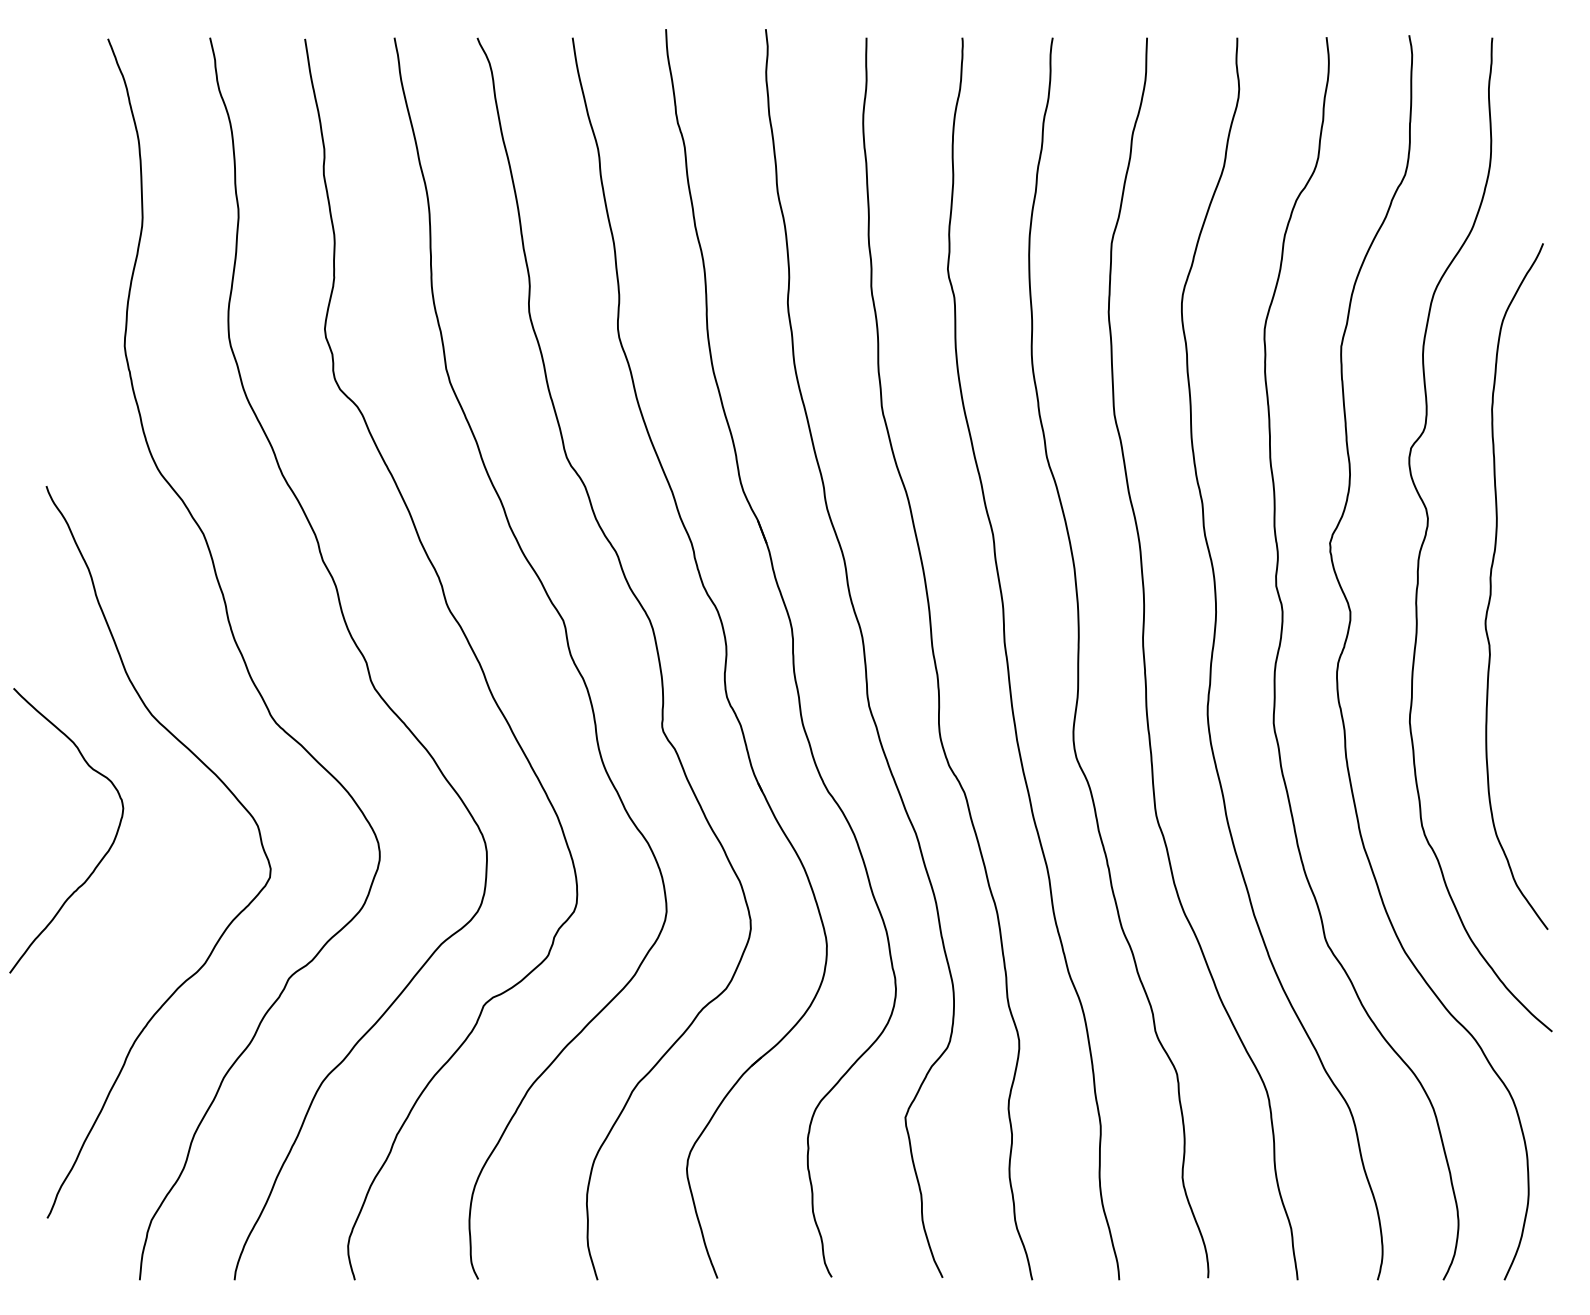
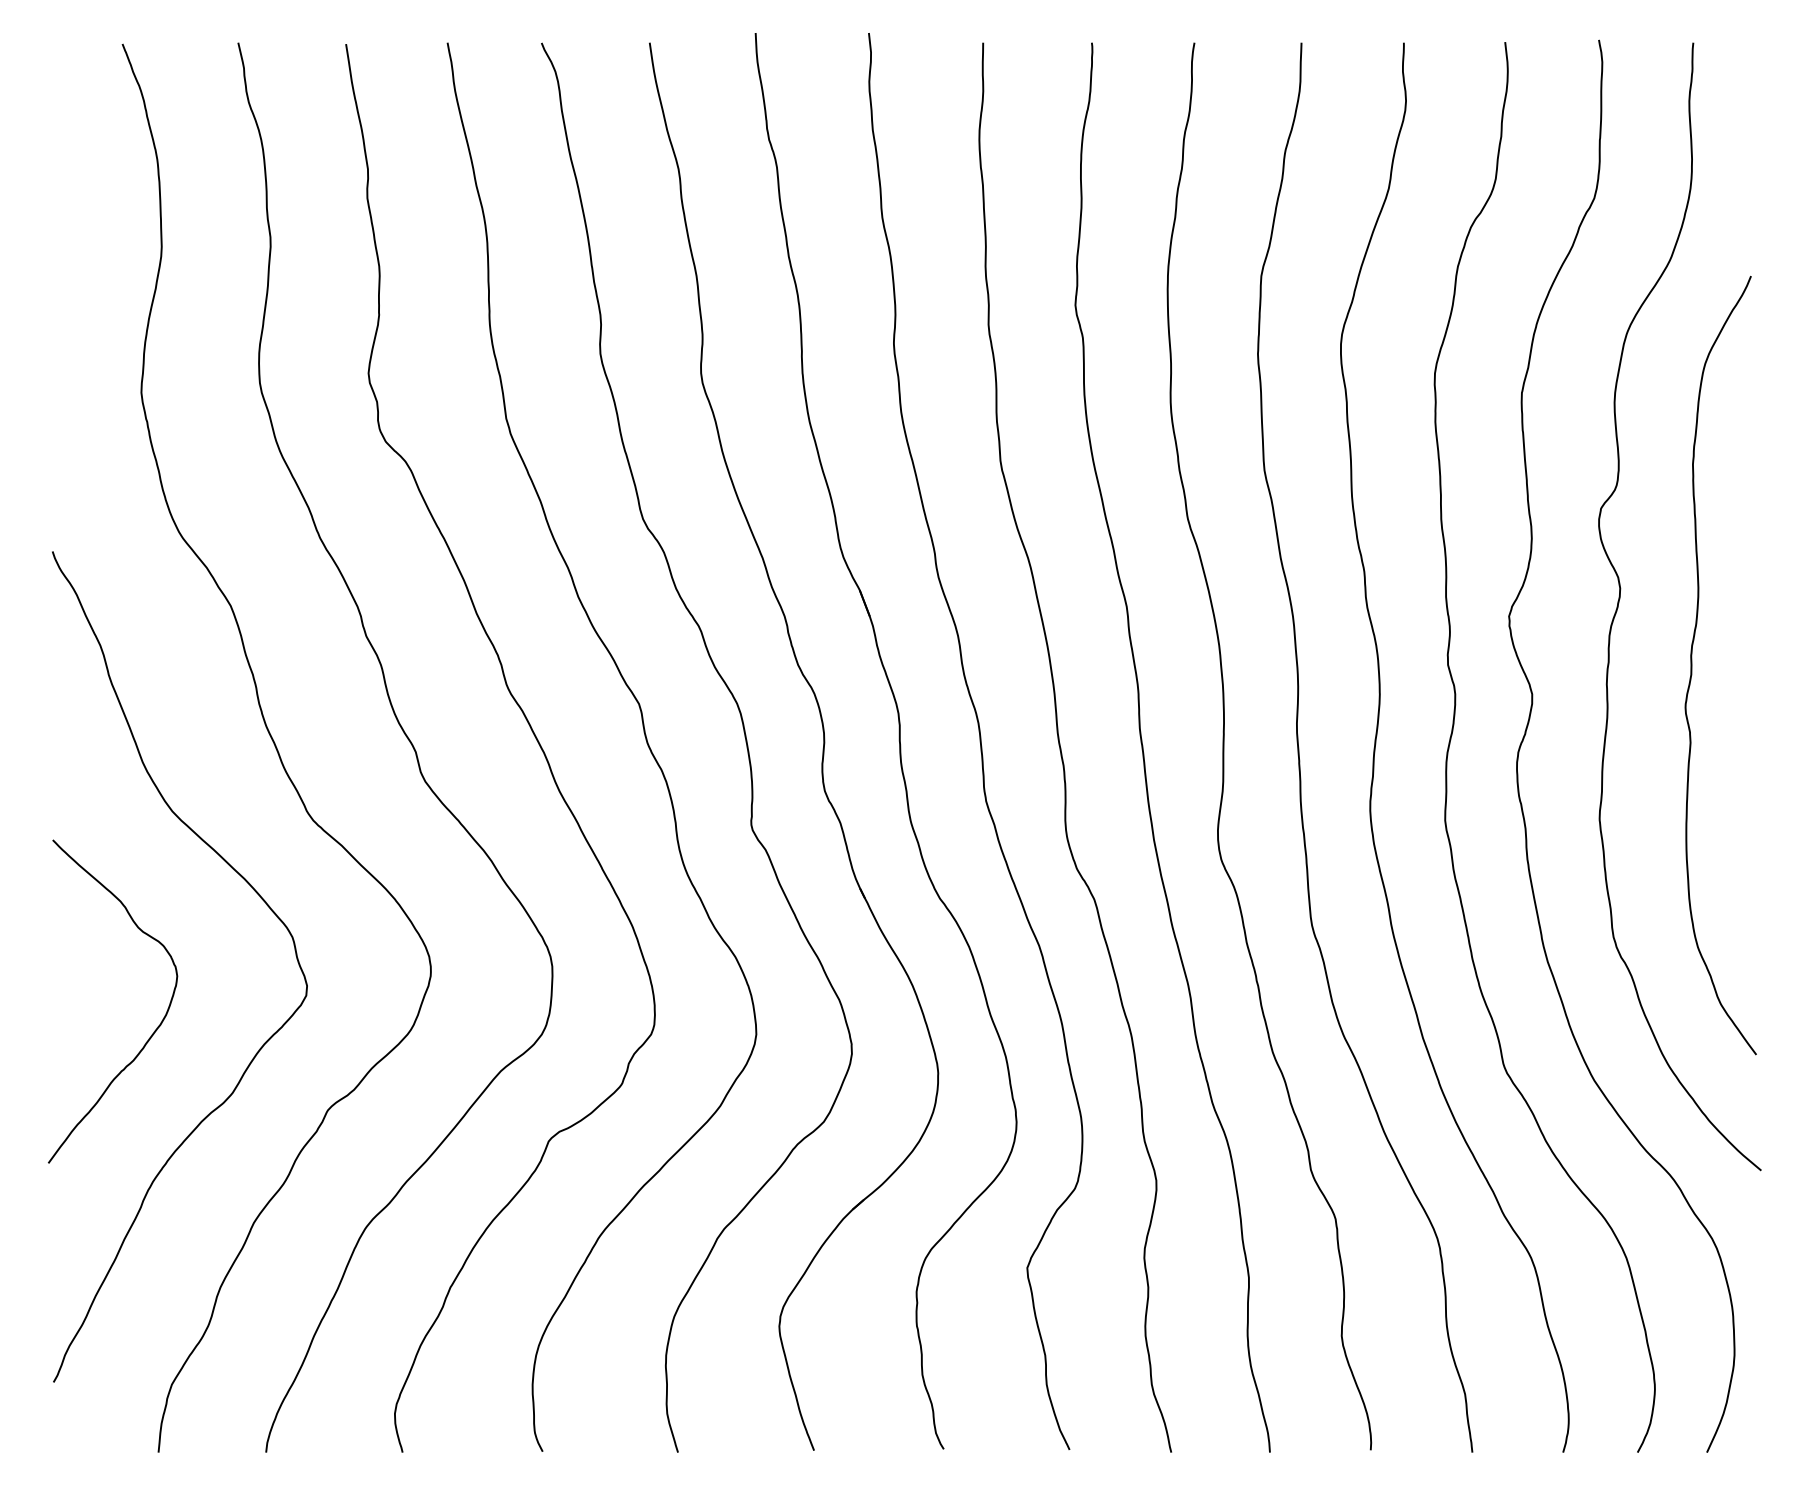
curve: (103, 855) -> (154, 1029), moved

